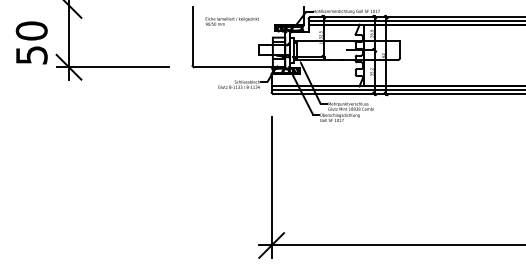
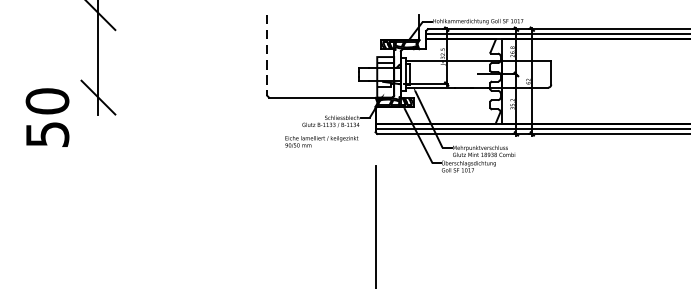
text: (231, 21) -> (320, 141), moved
line: (192, 36) -> (267, 55), solid -> dashed
text: (31, 42) -> (47, 117), moved
line: (112, 67) -> (157, 97), removed

